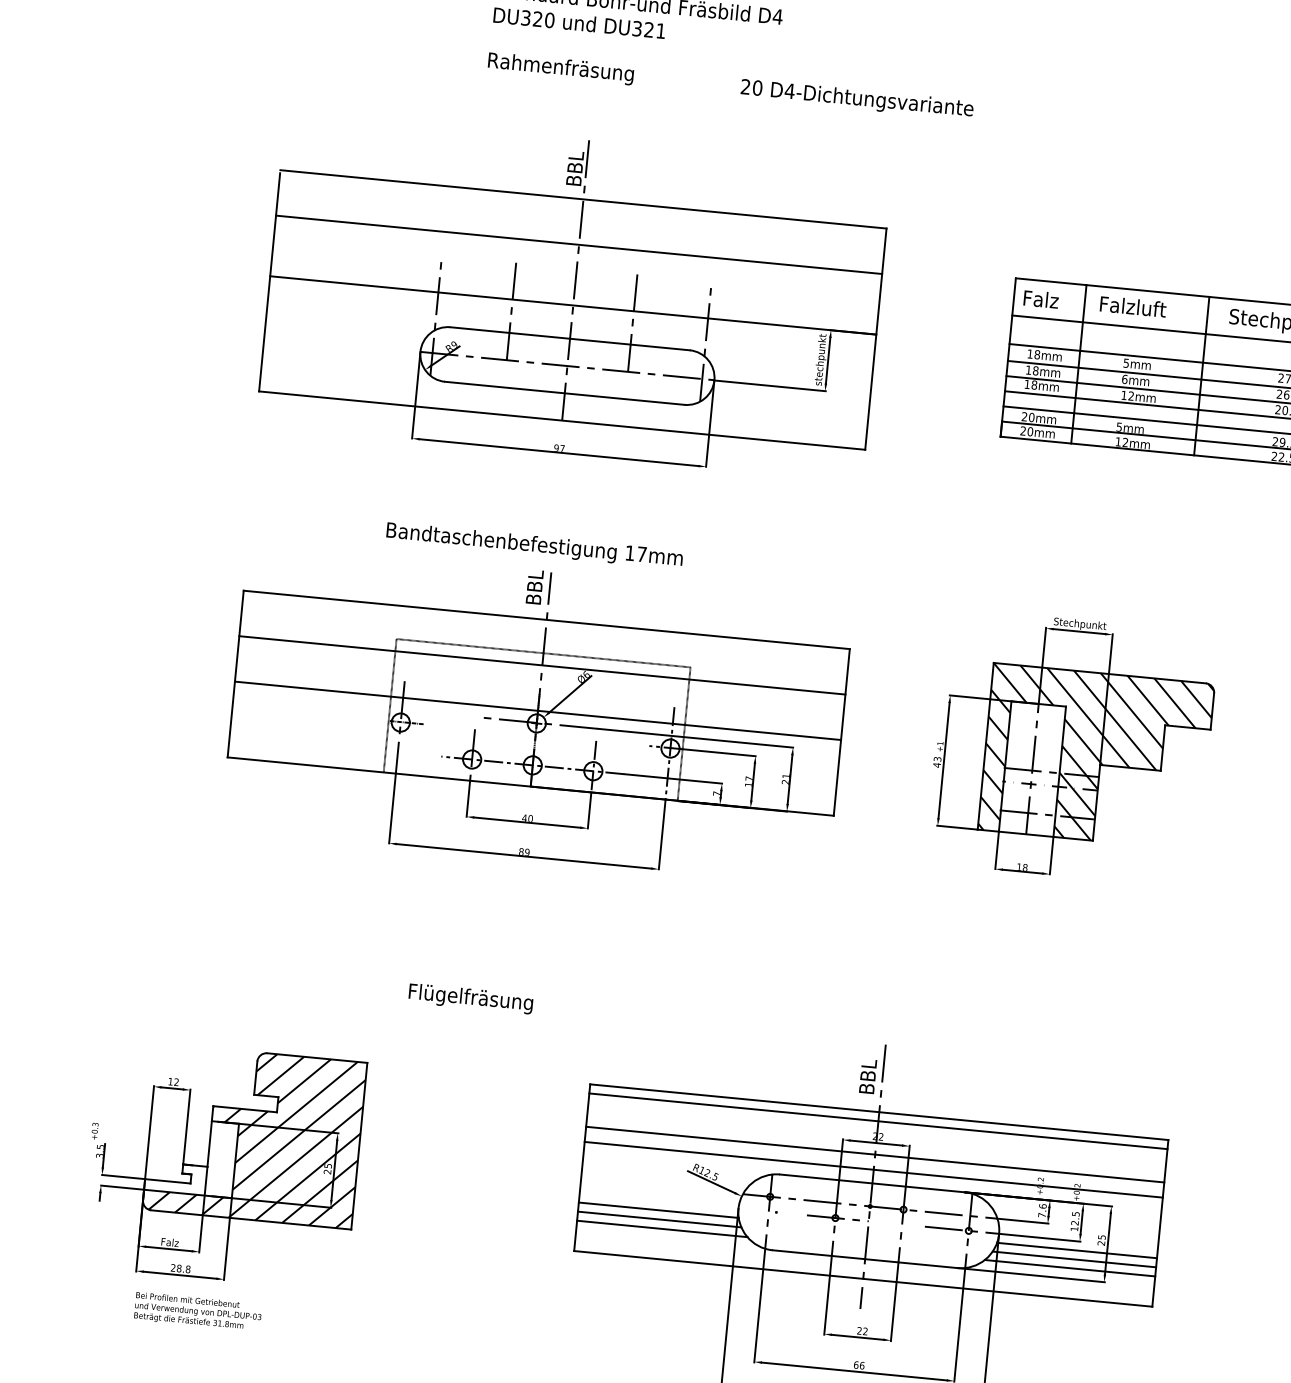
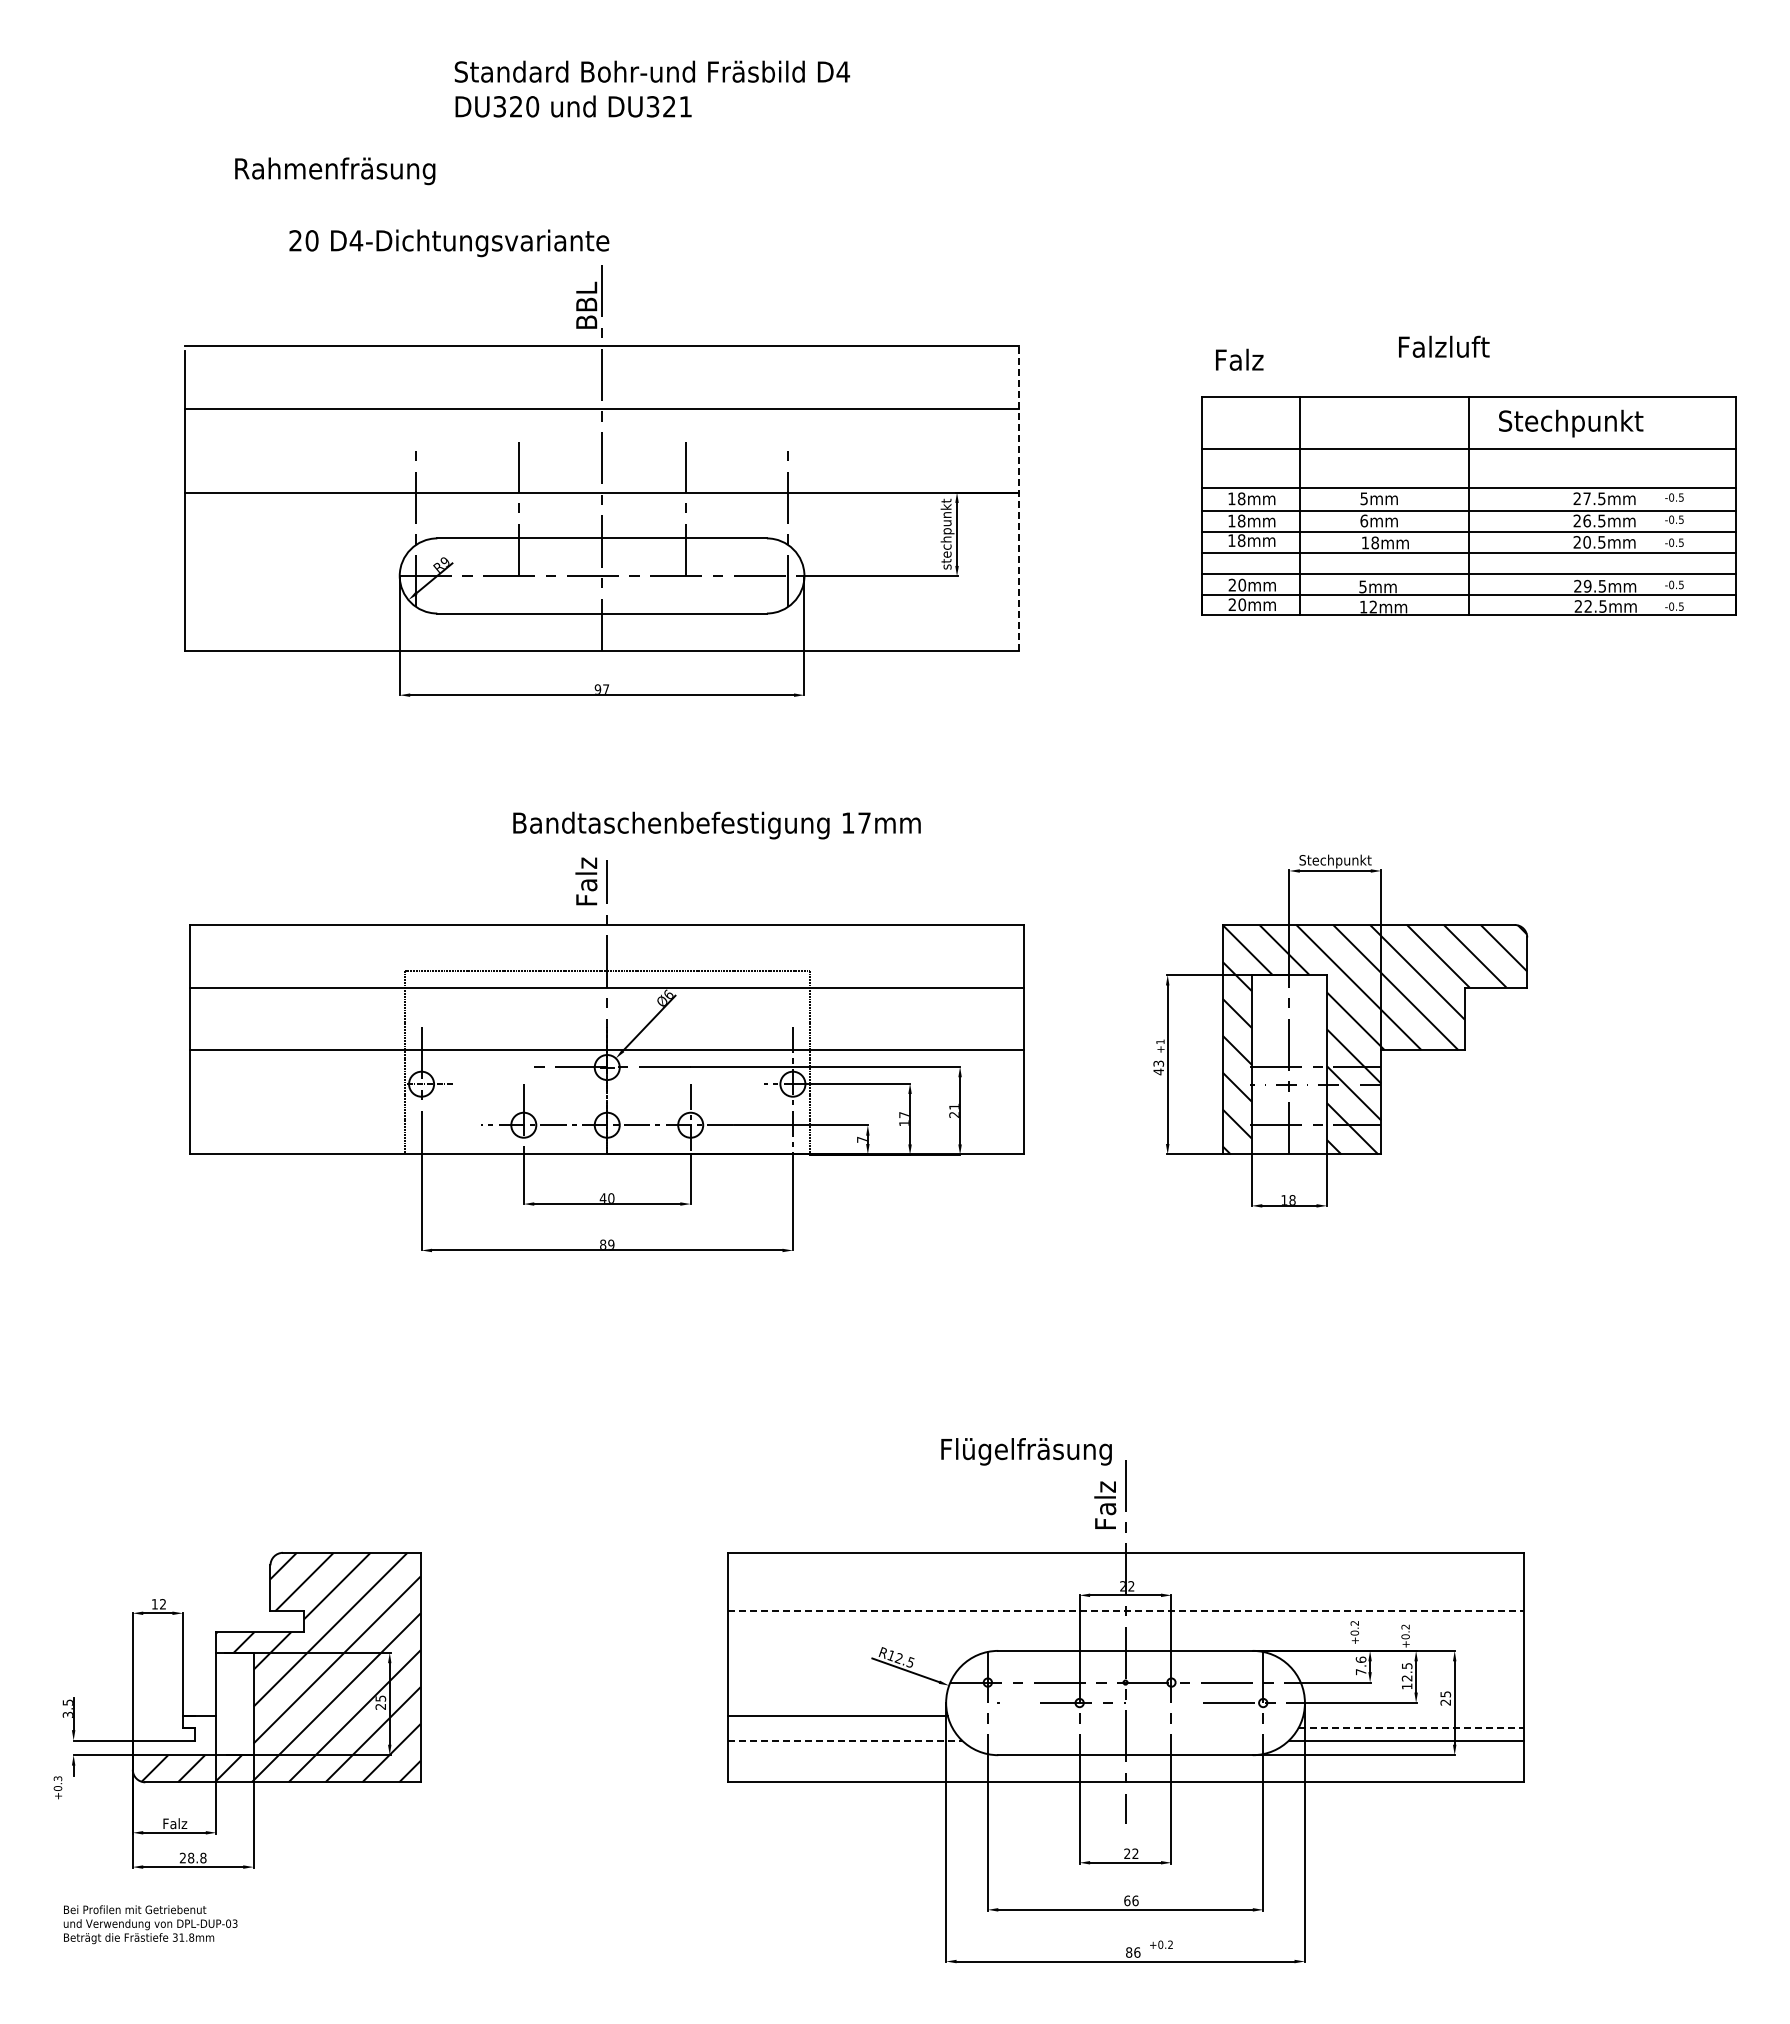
text: (561, 68) -> (335, 171), moved
text: (857, 99) -> (449, 243), moved
text: (1041, 299) -> (1239, 359), moved
text: (1133, 306) -> (1444, 346), moved
line: (876, 338) -> (1019, 498), solid -> dashed
text: (1131, 395) -> (1375, 542), 12mm -> 18mm
text: (534, 545) -> (716, 825), moved
text: (534, 585) -> (586, 879), BBL -> Falz
text: (470, 998) -> (1026, 1451), moved
text: (868, 1074) -> (1105, 1503), BBL -> Falz
line: (878, 1121) -> (1125, 1565), removed
text: (94, 1130) -> (57, 1787), moved
line: (875, 1154) -> (1125, 1611), solid -> dashed
line: (873, 1170) -> (1125, 1632), removed
line: (659, 1219) -> (839, 1728), removed
line: (662, 1228) -> (845, 1740), solid -> dashed
line: (1077, 1250) -> (1413, 1715), removed
line: (1074, 1259) -> (1411, 1728), solid -> dashed
text: (198, 1311) -> (150, 1924), moved

